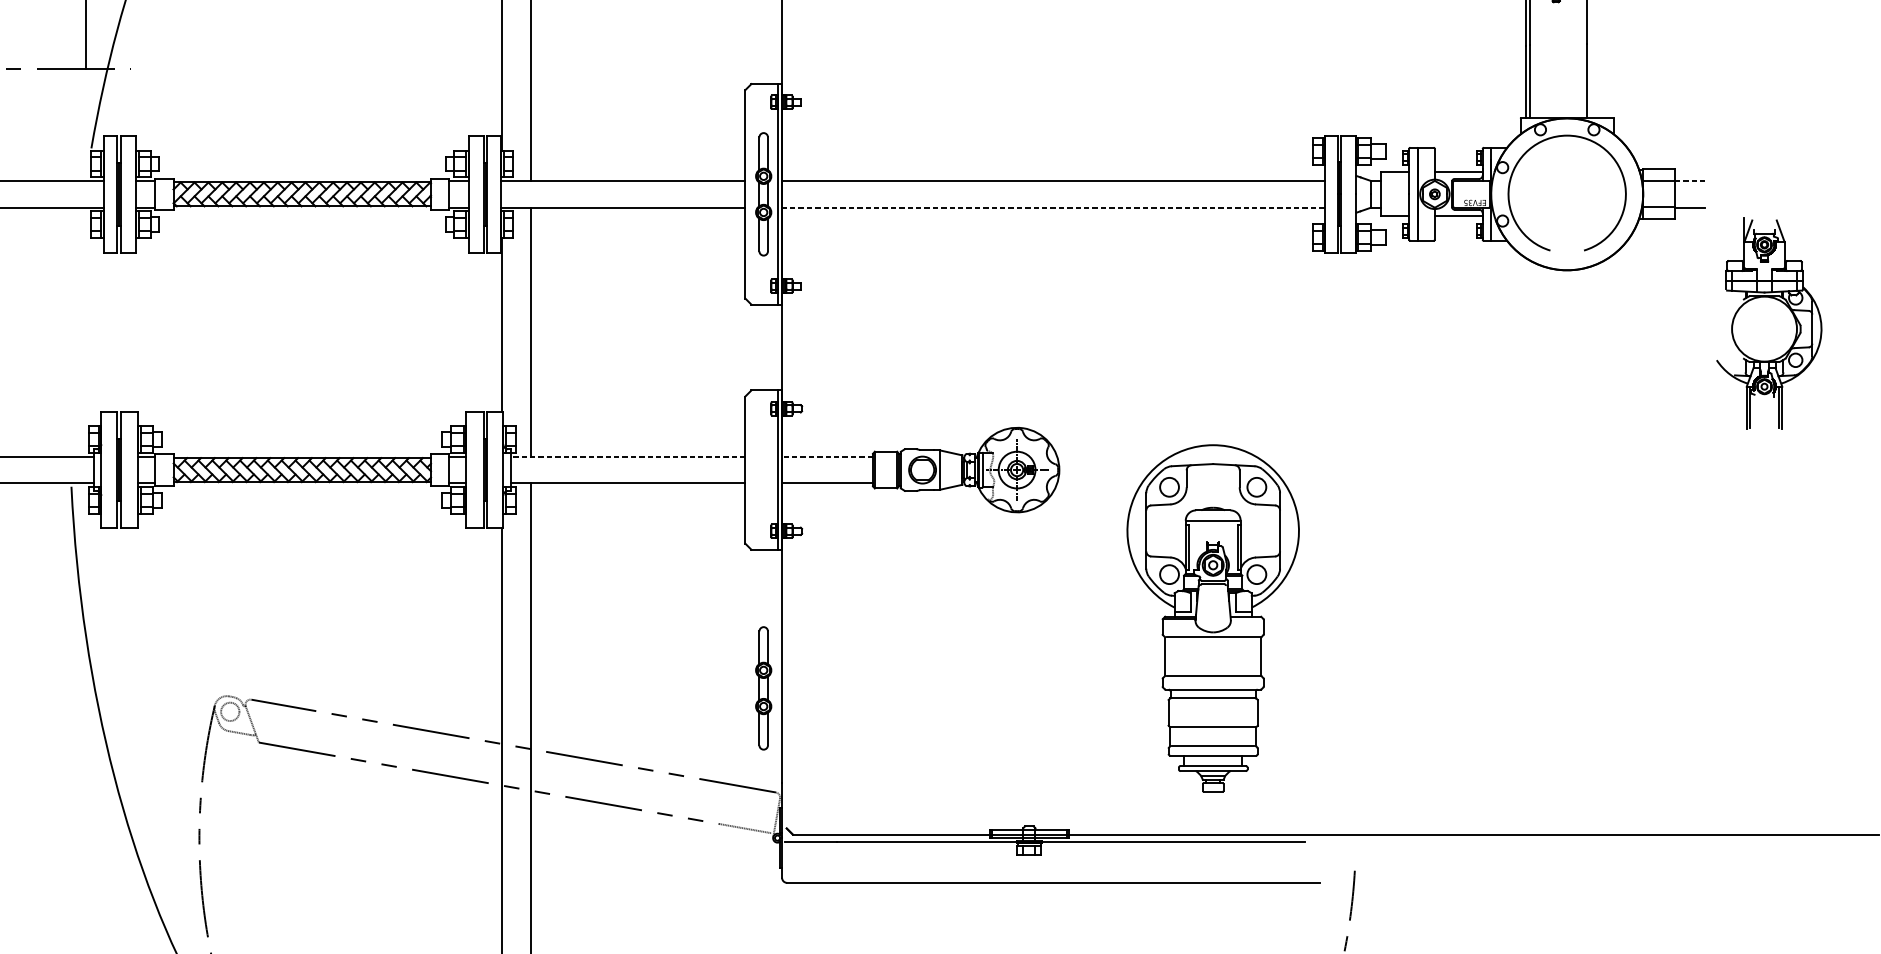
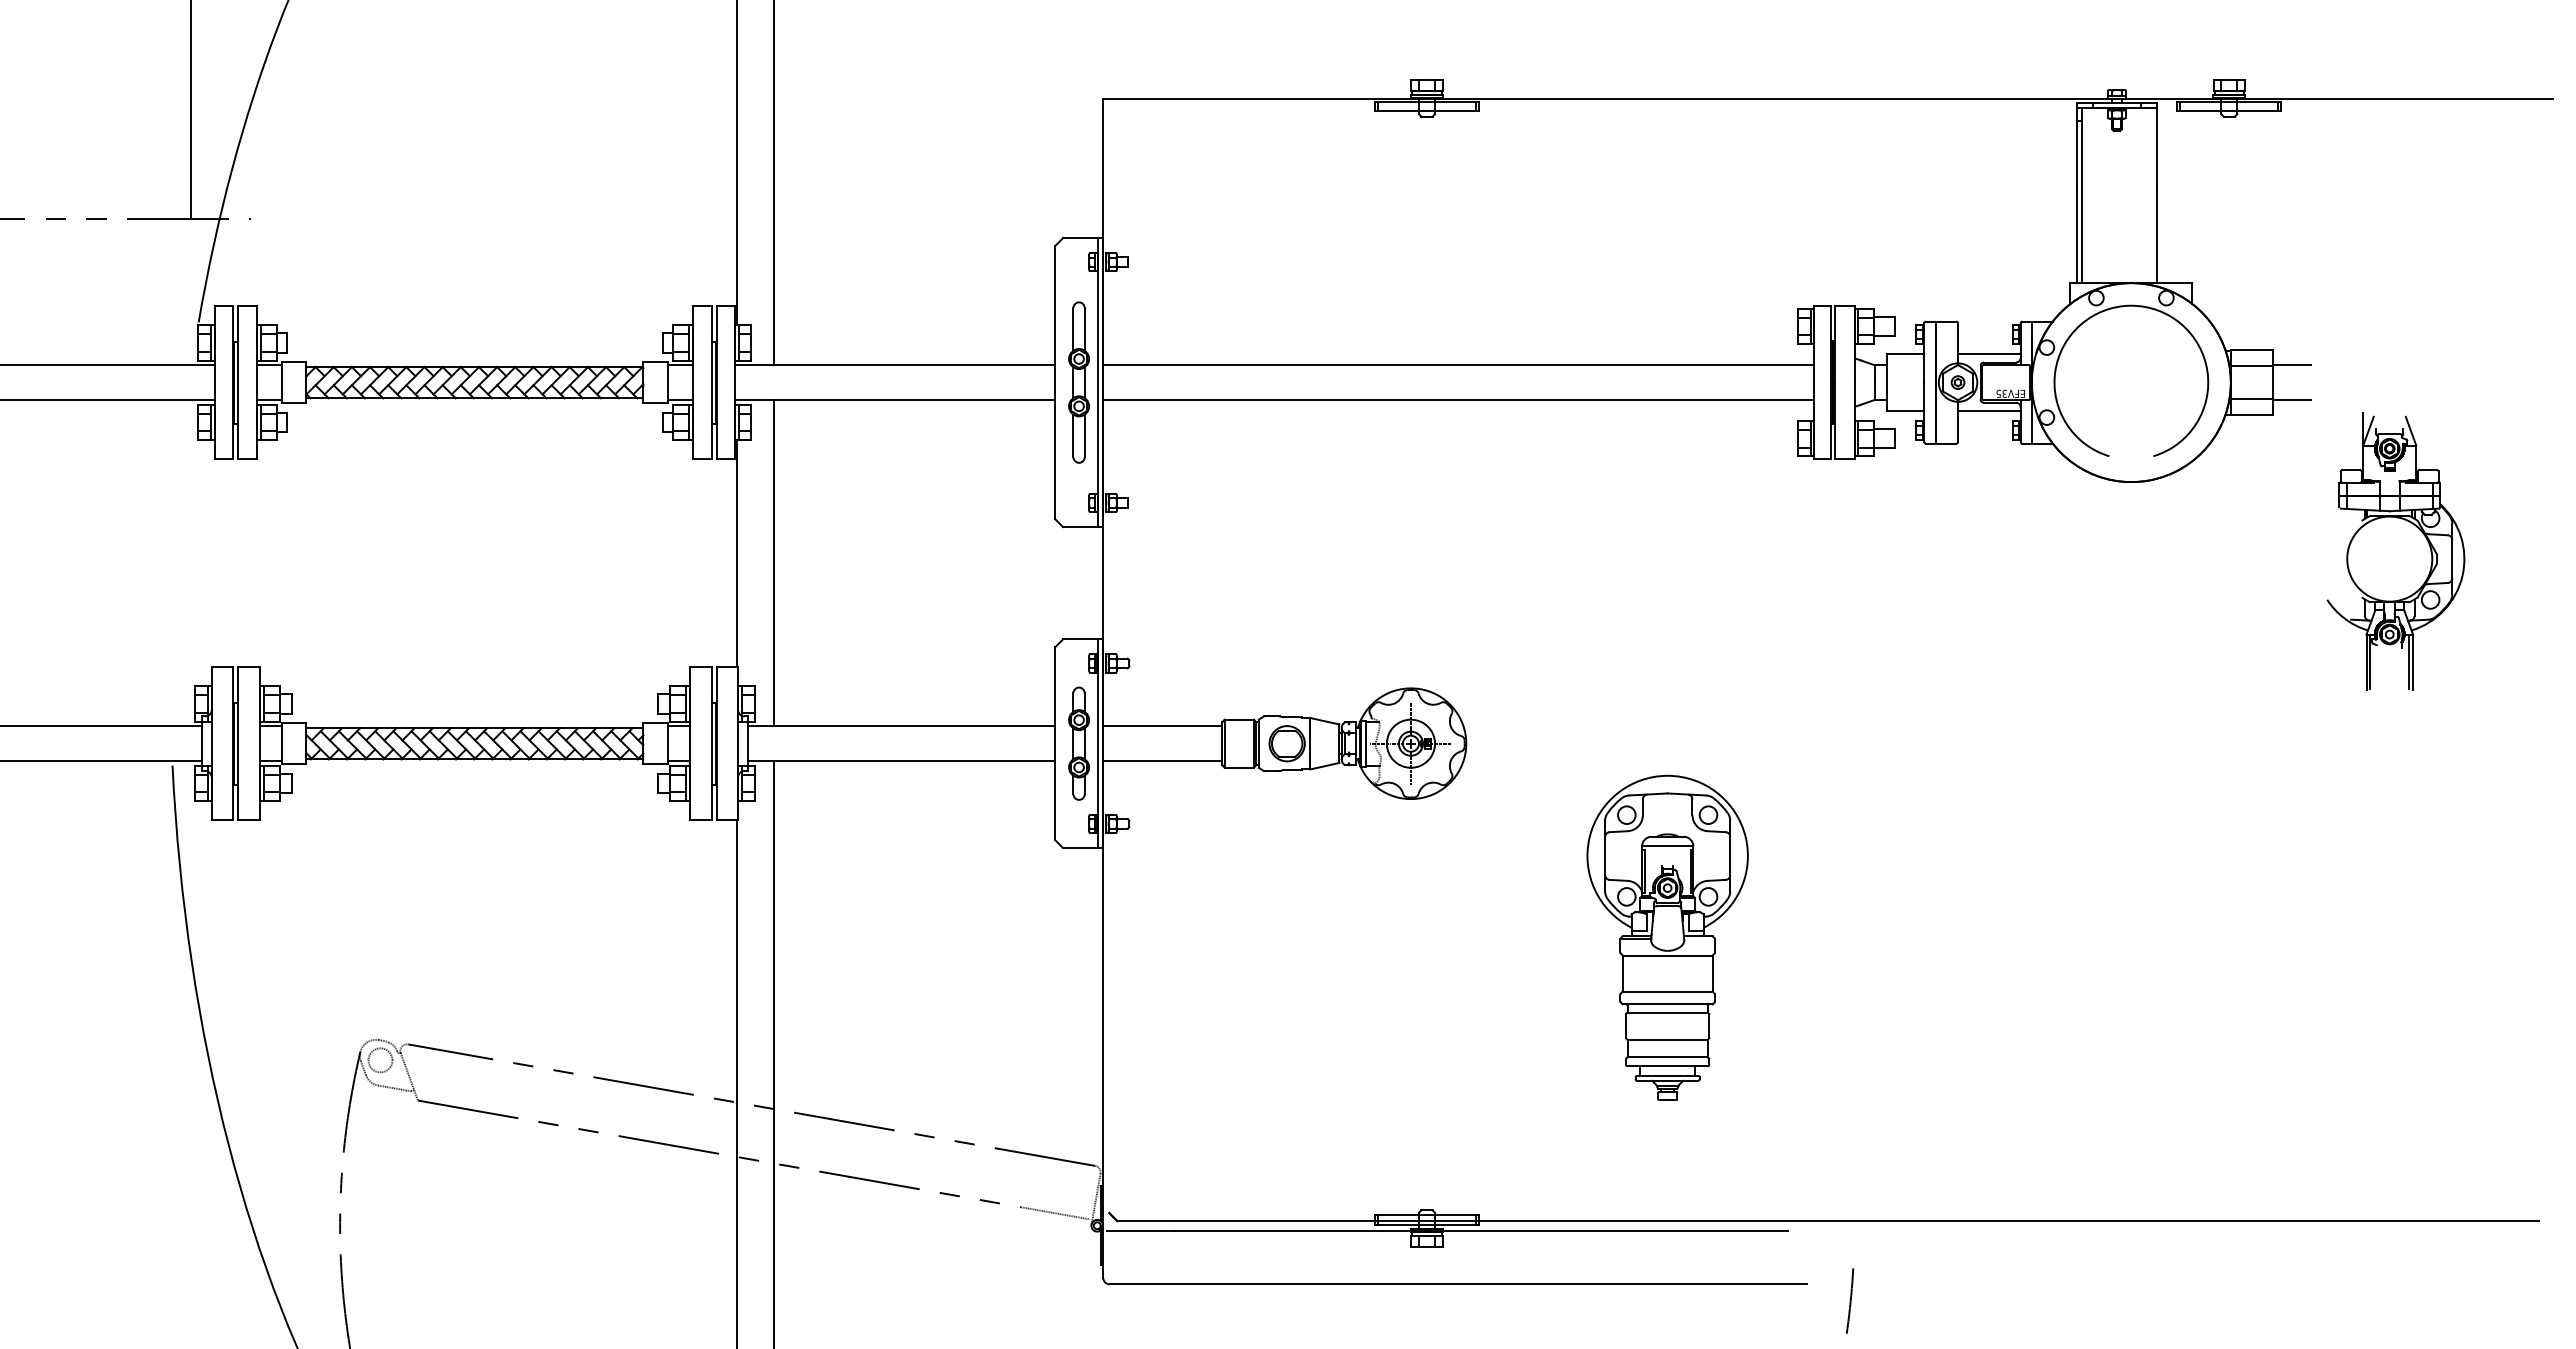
line: (1690, 181) -> (2292, 365), dashed -> solid
line: (1052, 208) -> (1457, 400), dashed -> solid
line: (628, 456) -> (901, 726), dashed -> solid
line: (827, 456) -> (1162, 726), dashed -> solid
part: (763, 469) -> (1078, 743), added
part: (1213, 618) -> (1667, 937), size x0.71
part: (763, 688) -> (1078, 1029), removed

